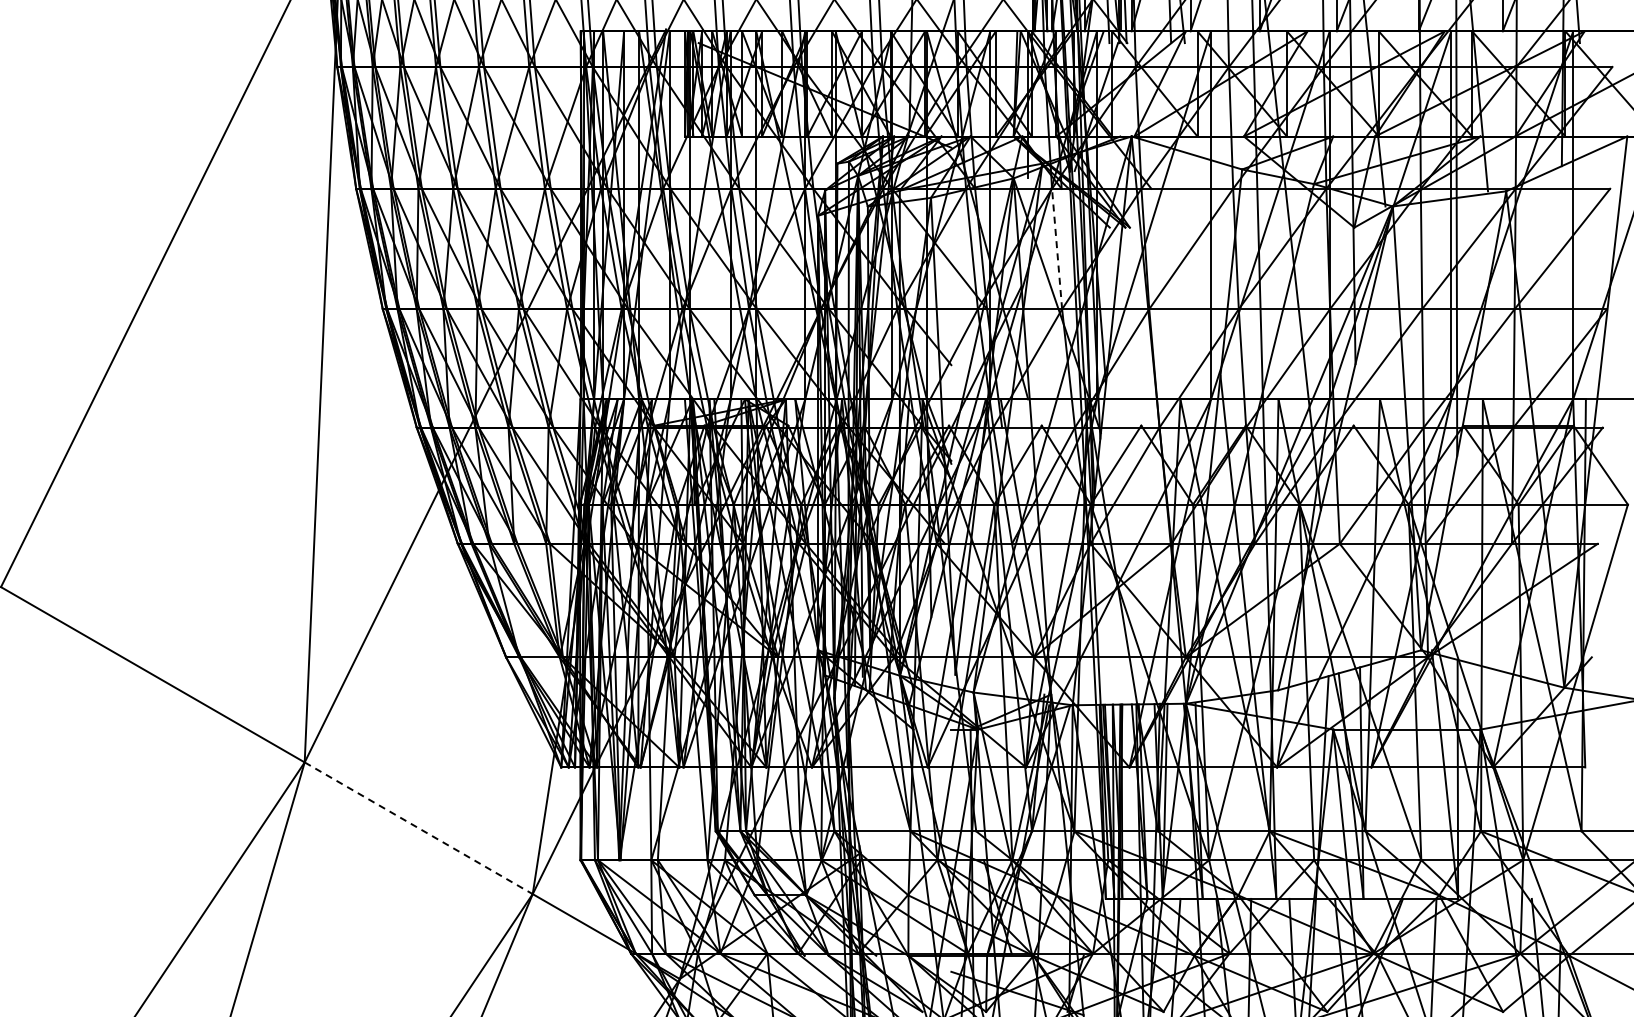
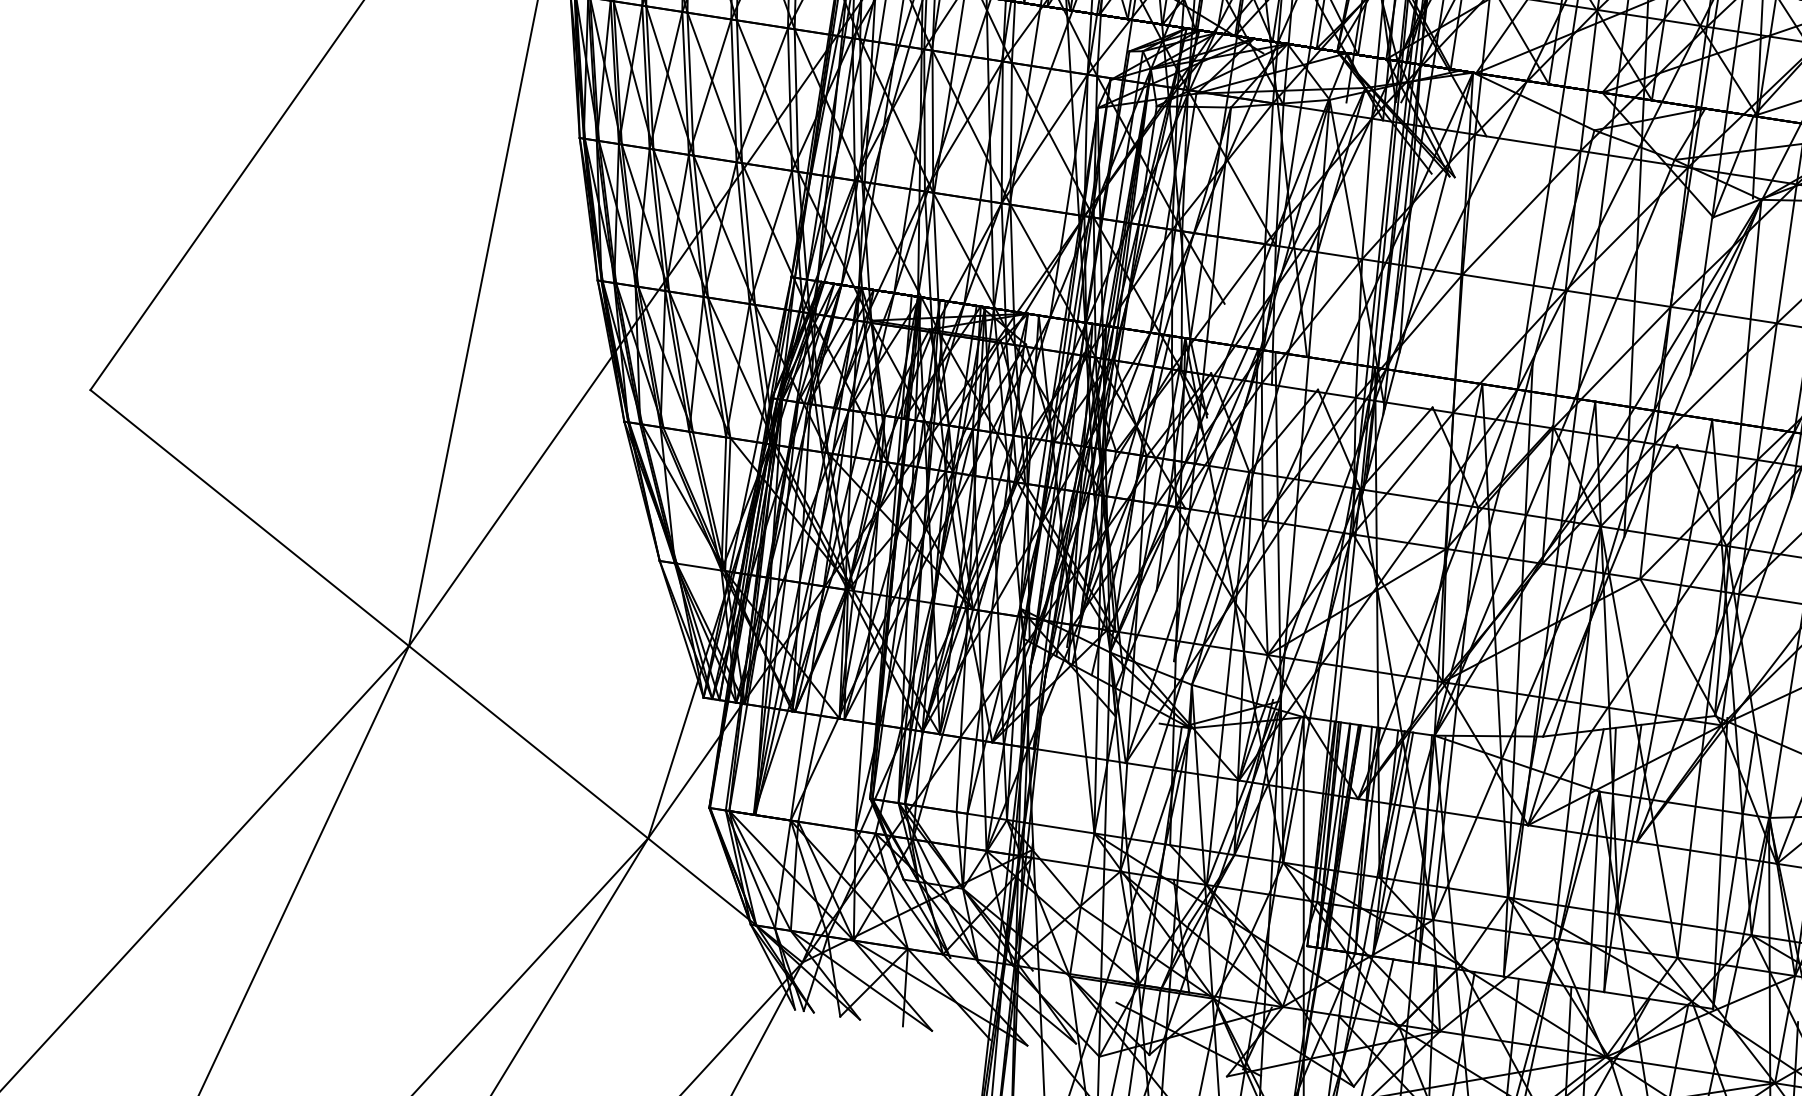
line: (1057, 248) -> (1367, 188), dashed -> solid
line: (418, 828) -> (528, 742), dashed -> solid

